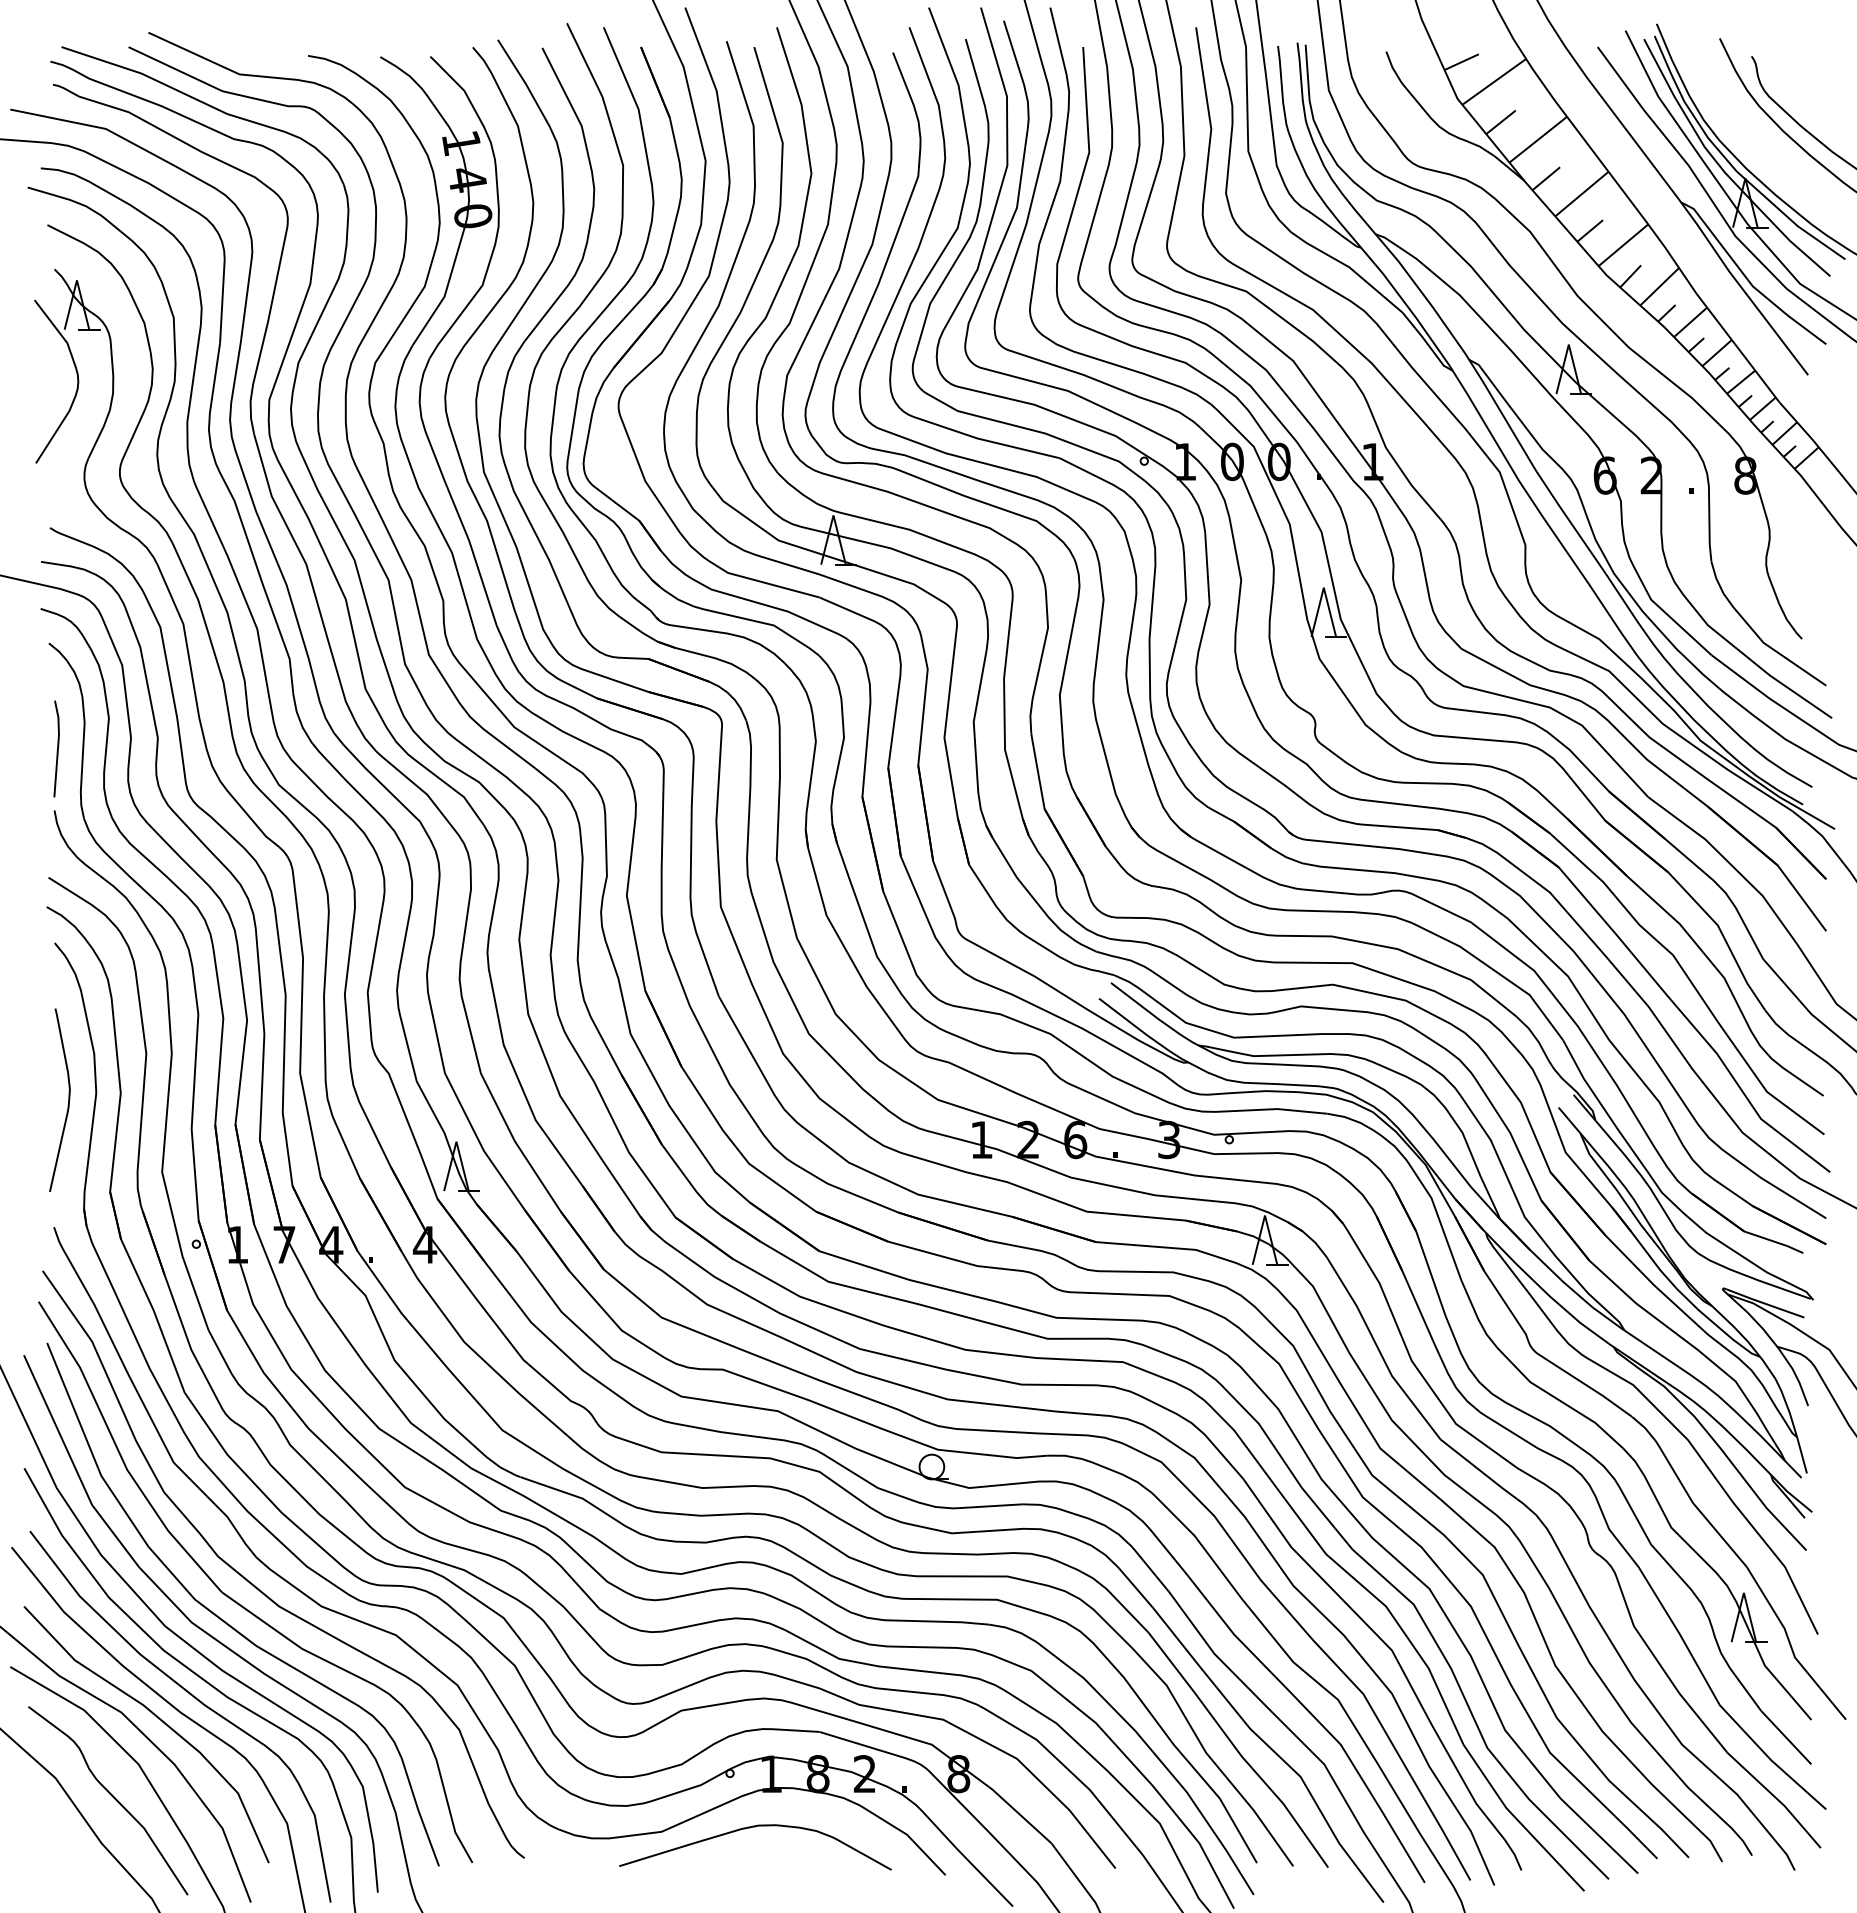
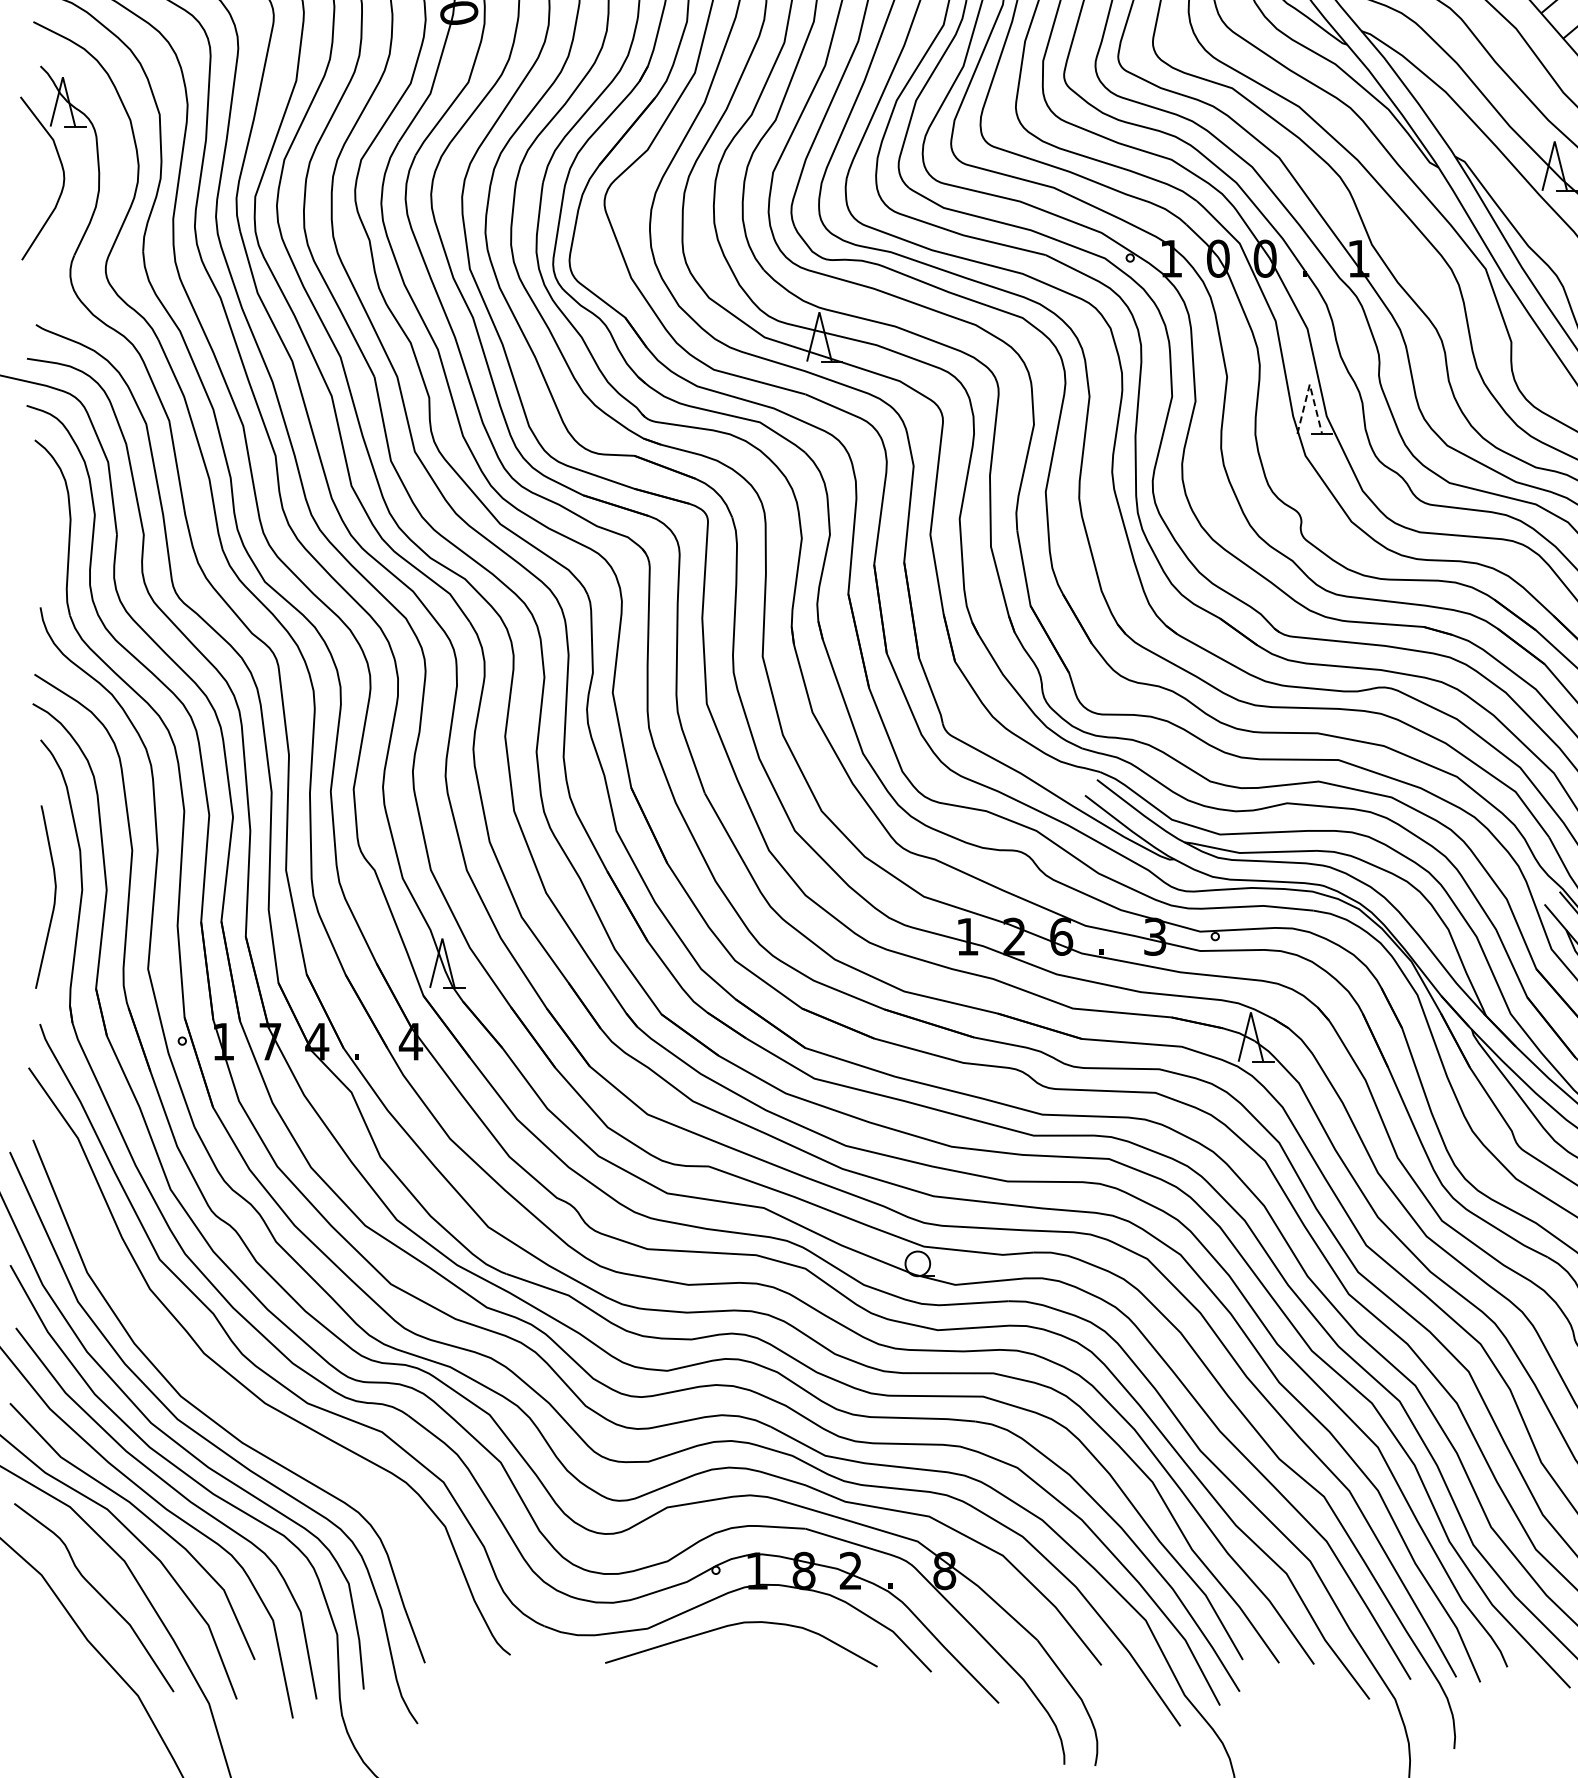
line: (1323, 587) -> (1309, 384), solid -> dashed
line: (57, 748) -> (43, 545), removed
part: (238, 1602) -> (224, 1399), removed

